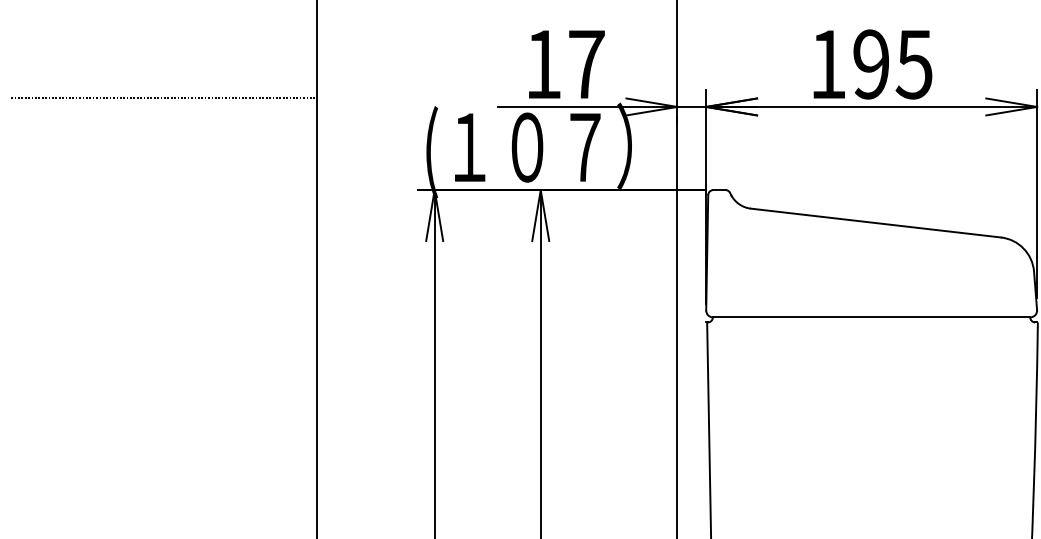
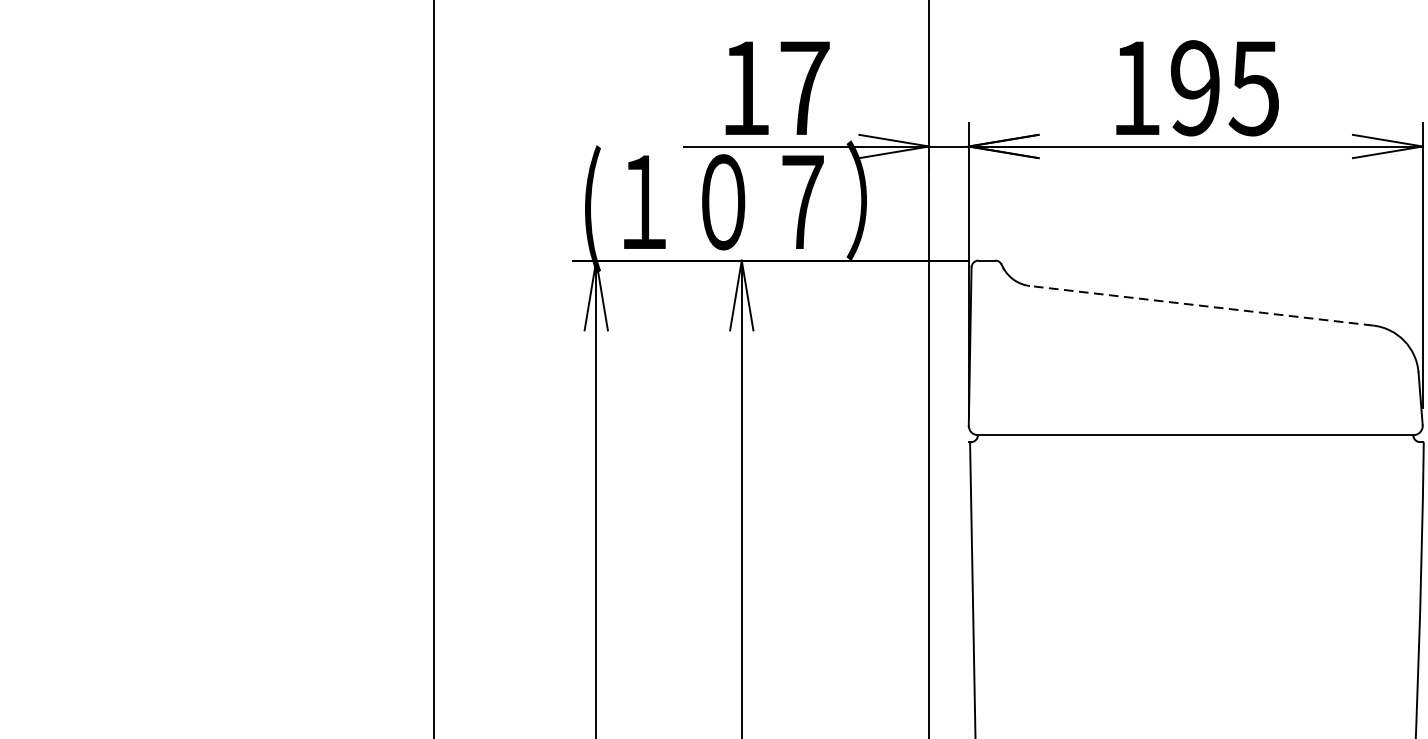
line: (163, 98) -> (224, 134), removed
line: (875, 223) -> (1201, 306), solid -> dashed

